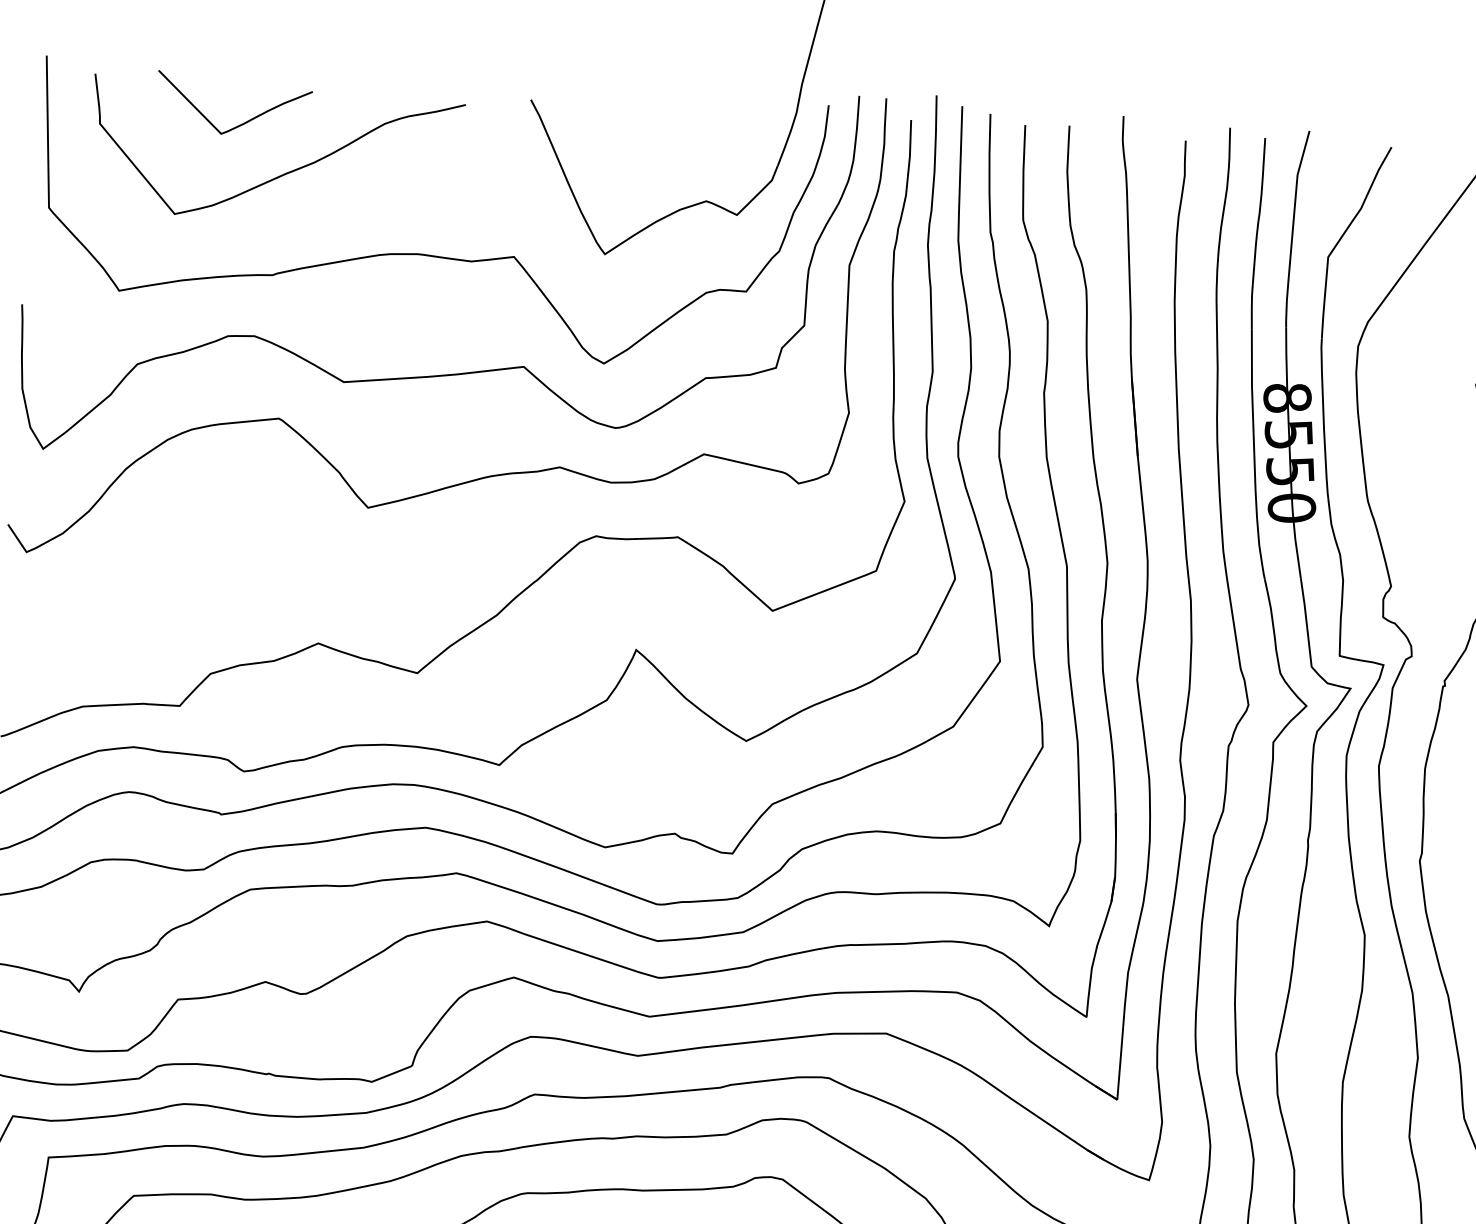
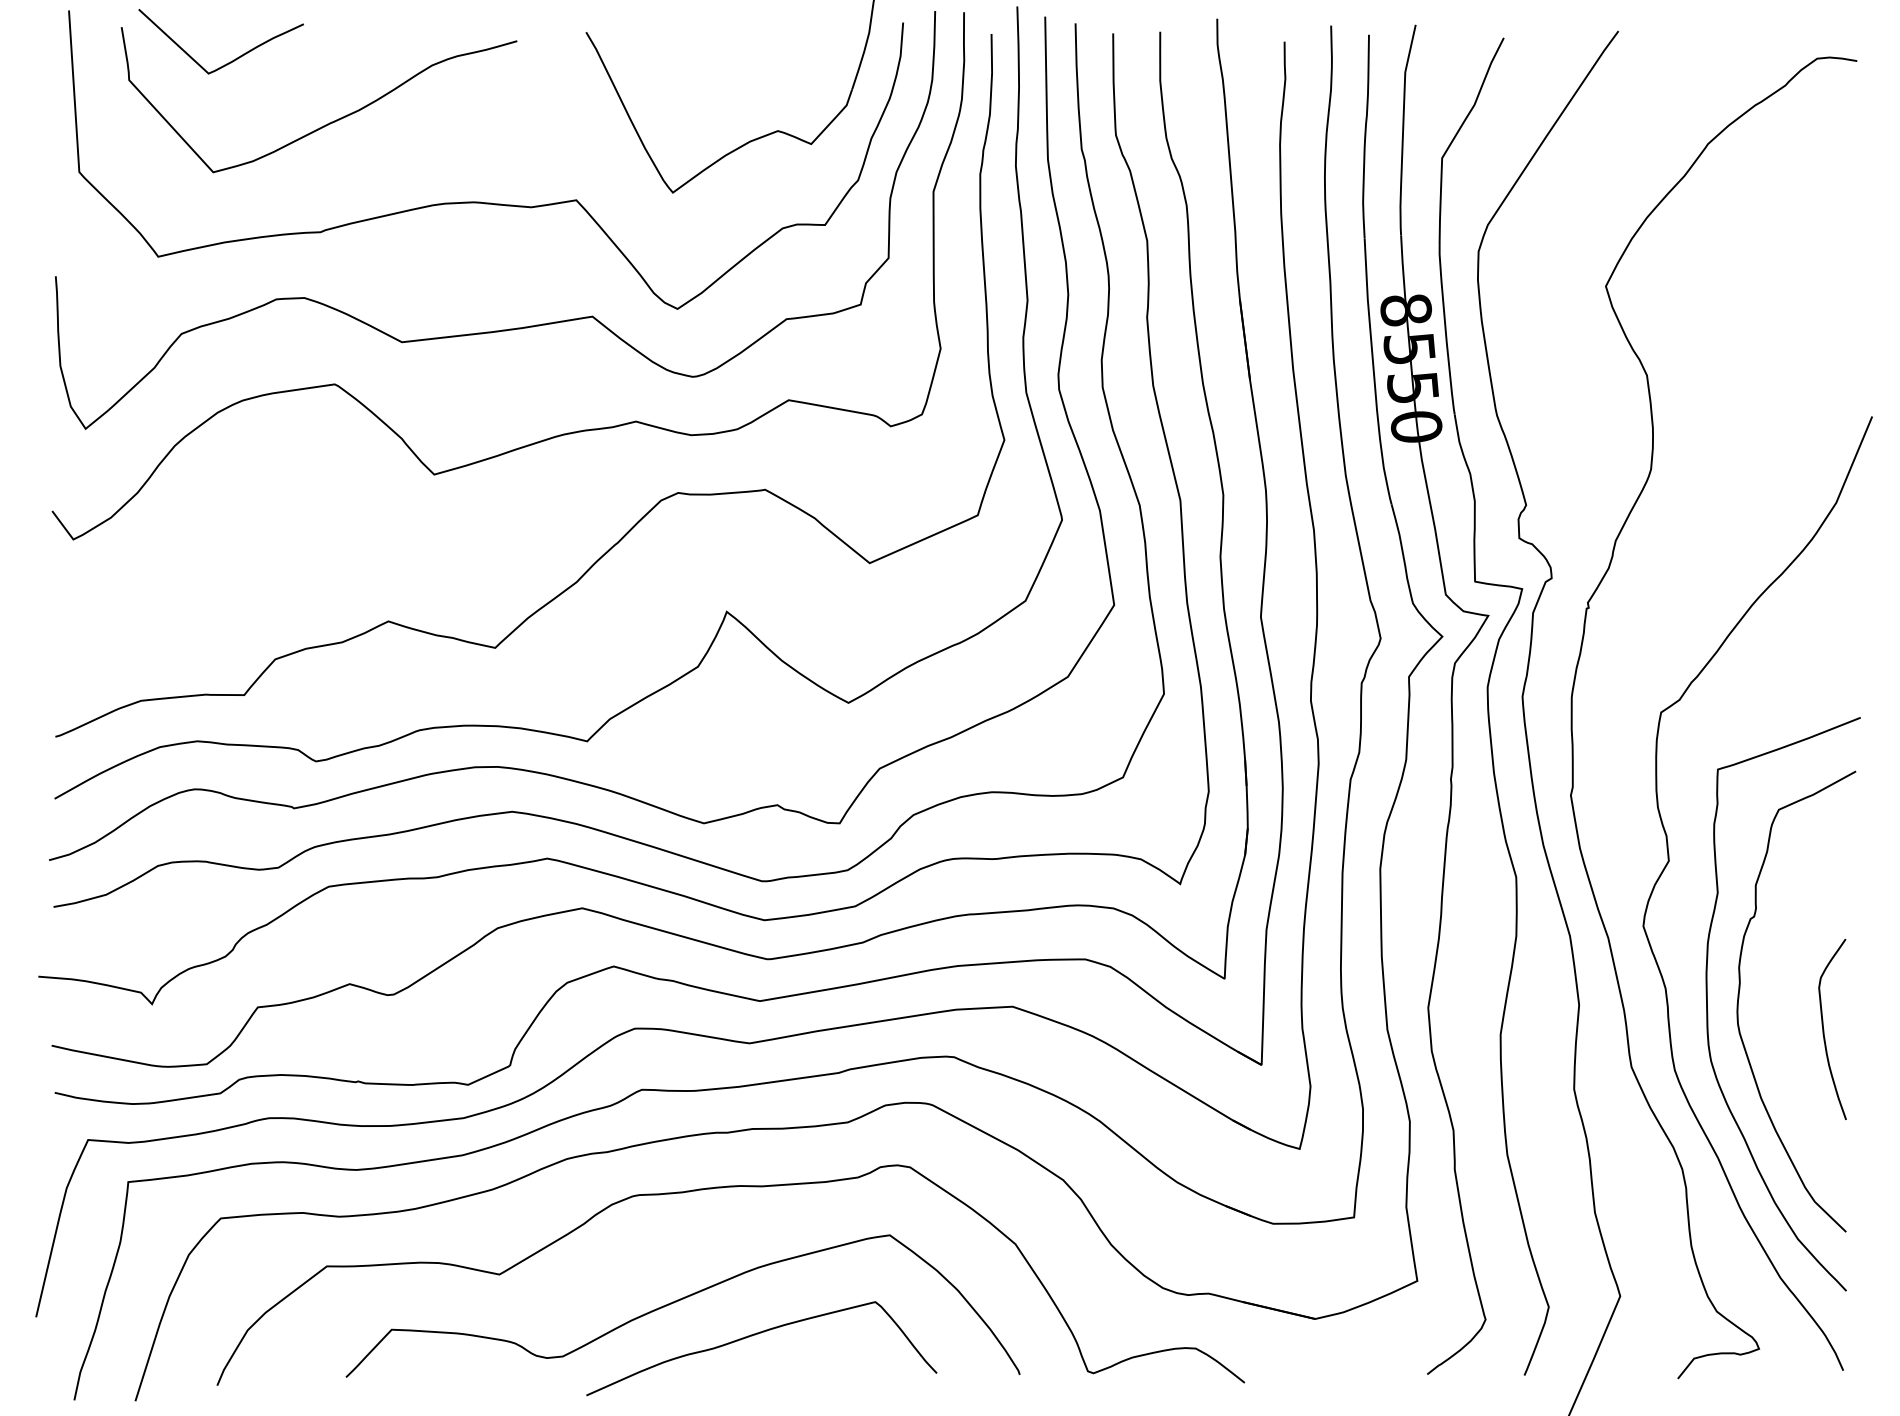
curve: (245, 121) -> (233, 59), moved

